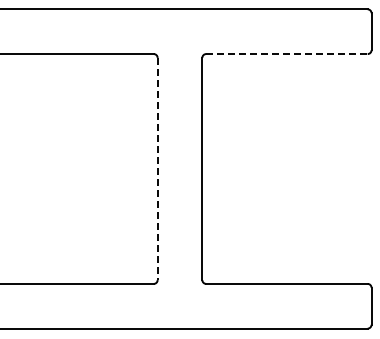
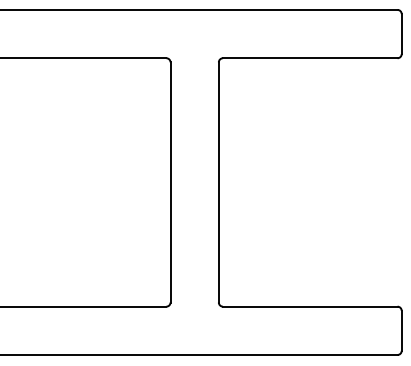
line: (286, 54) -> (309, 58), dashed -> solid
line: (157, 169) -> (170, 183), dashed -> solid

